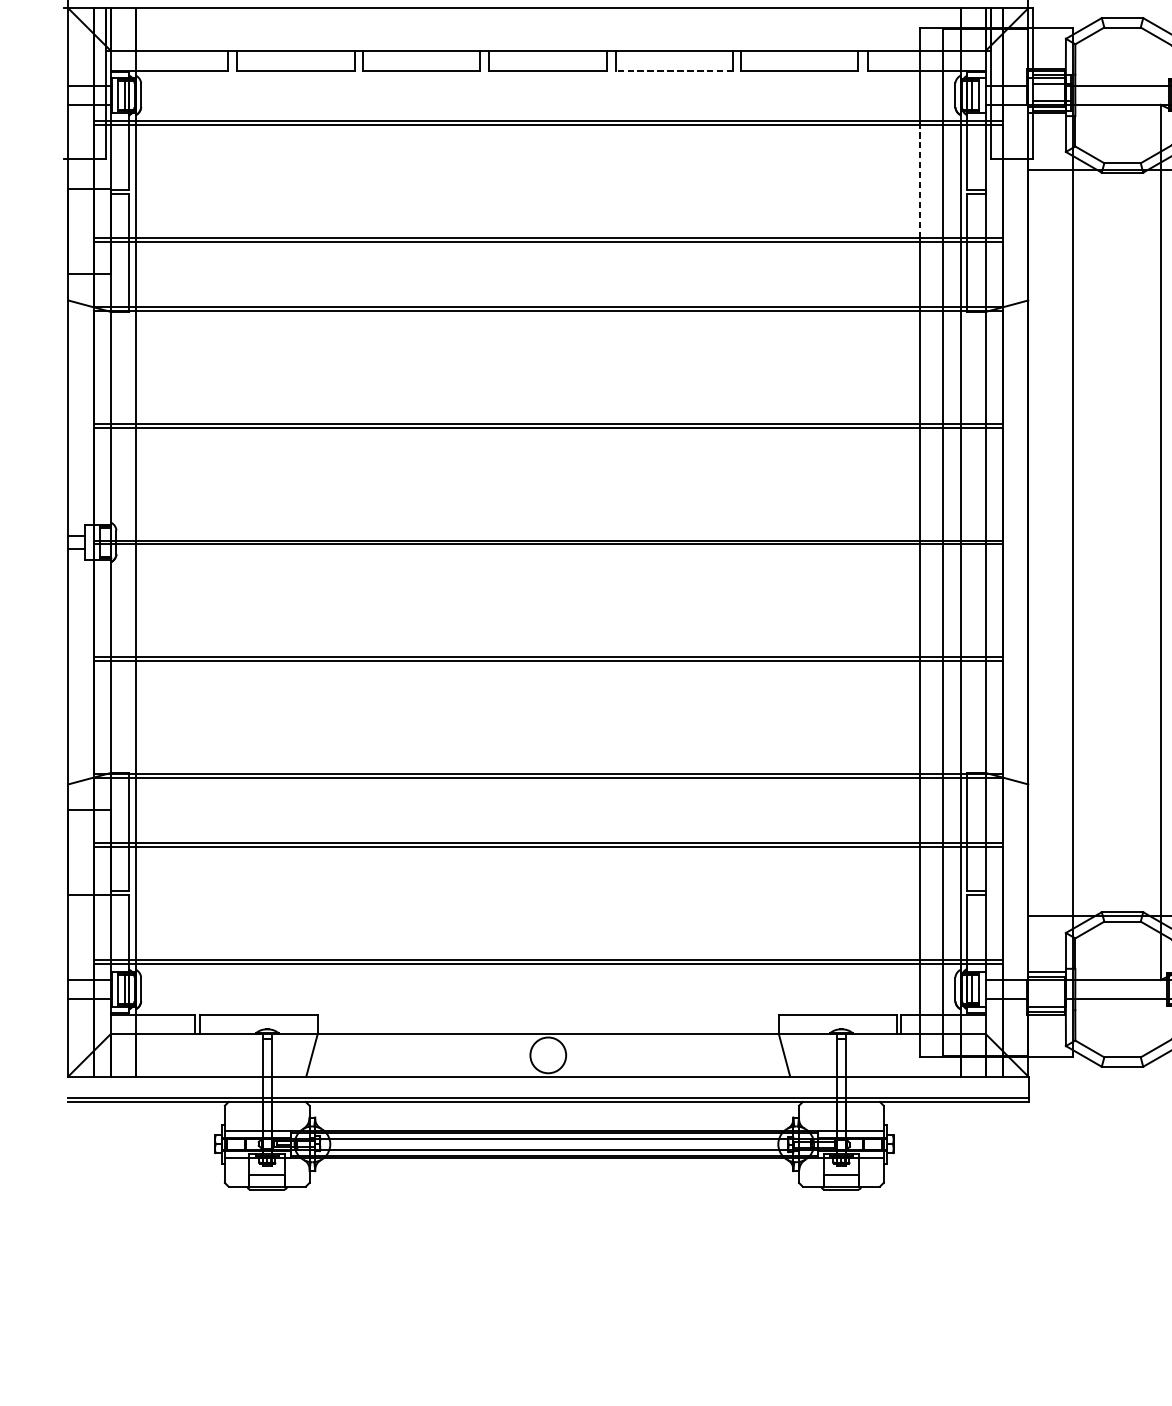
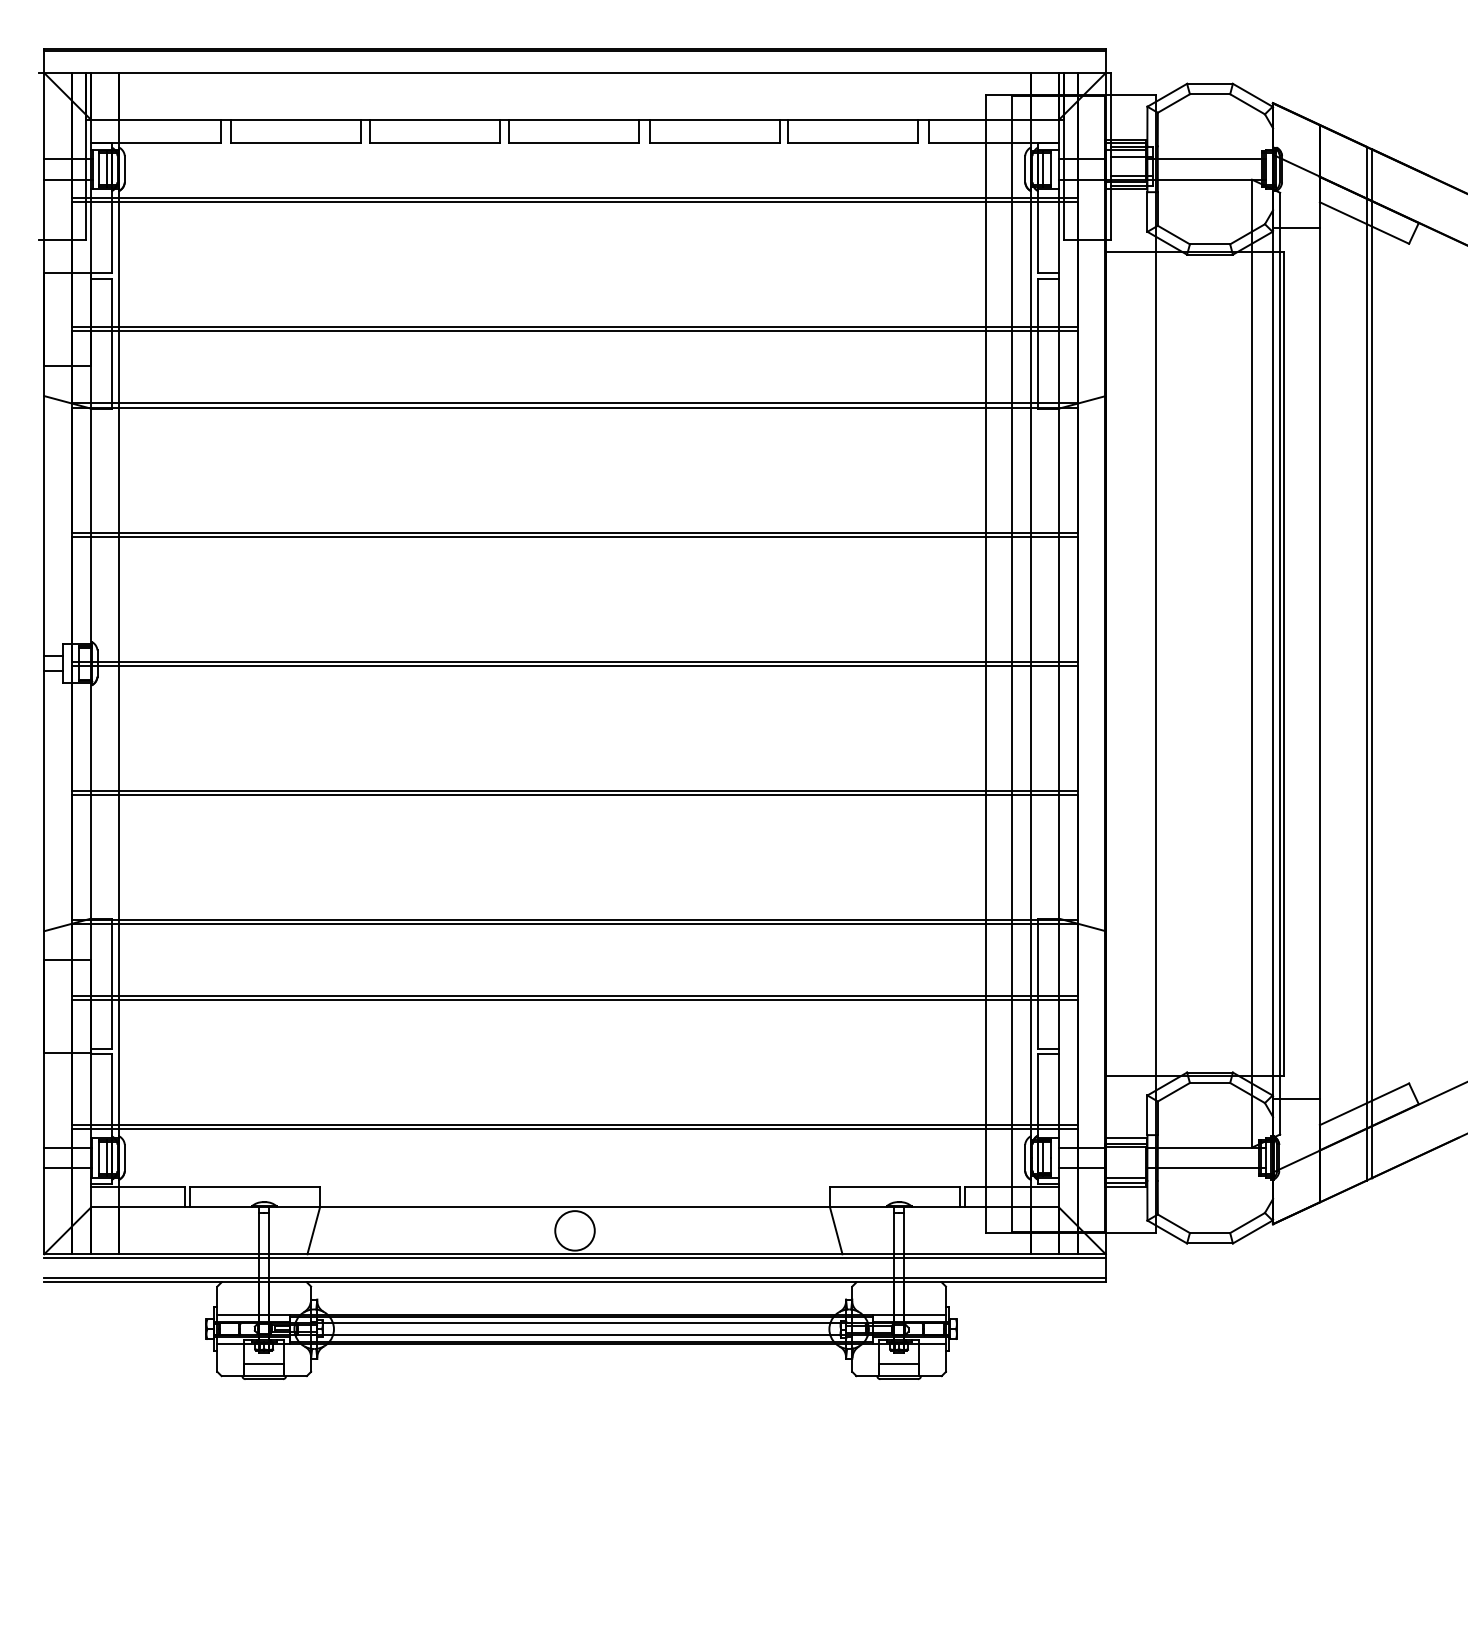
line: (674, 71) -> (714, 142), dashed -> solid
line: (919, 181) -> (985, 264), dashed -> solid
line: (547, 1080) -> (574, 1258), added

